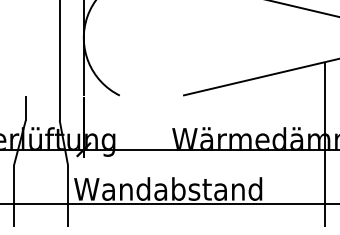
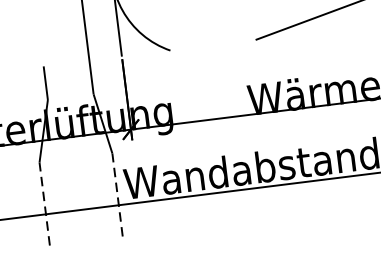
line: (13, 196) -> (44, 204), solid -> dashed
line: (68, 196) -> (118, 195), solid -> dashed

